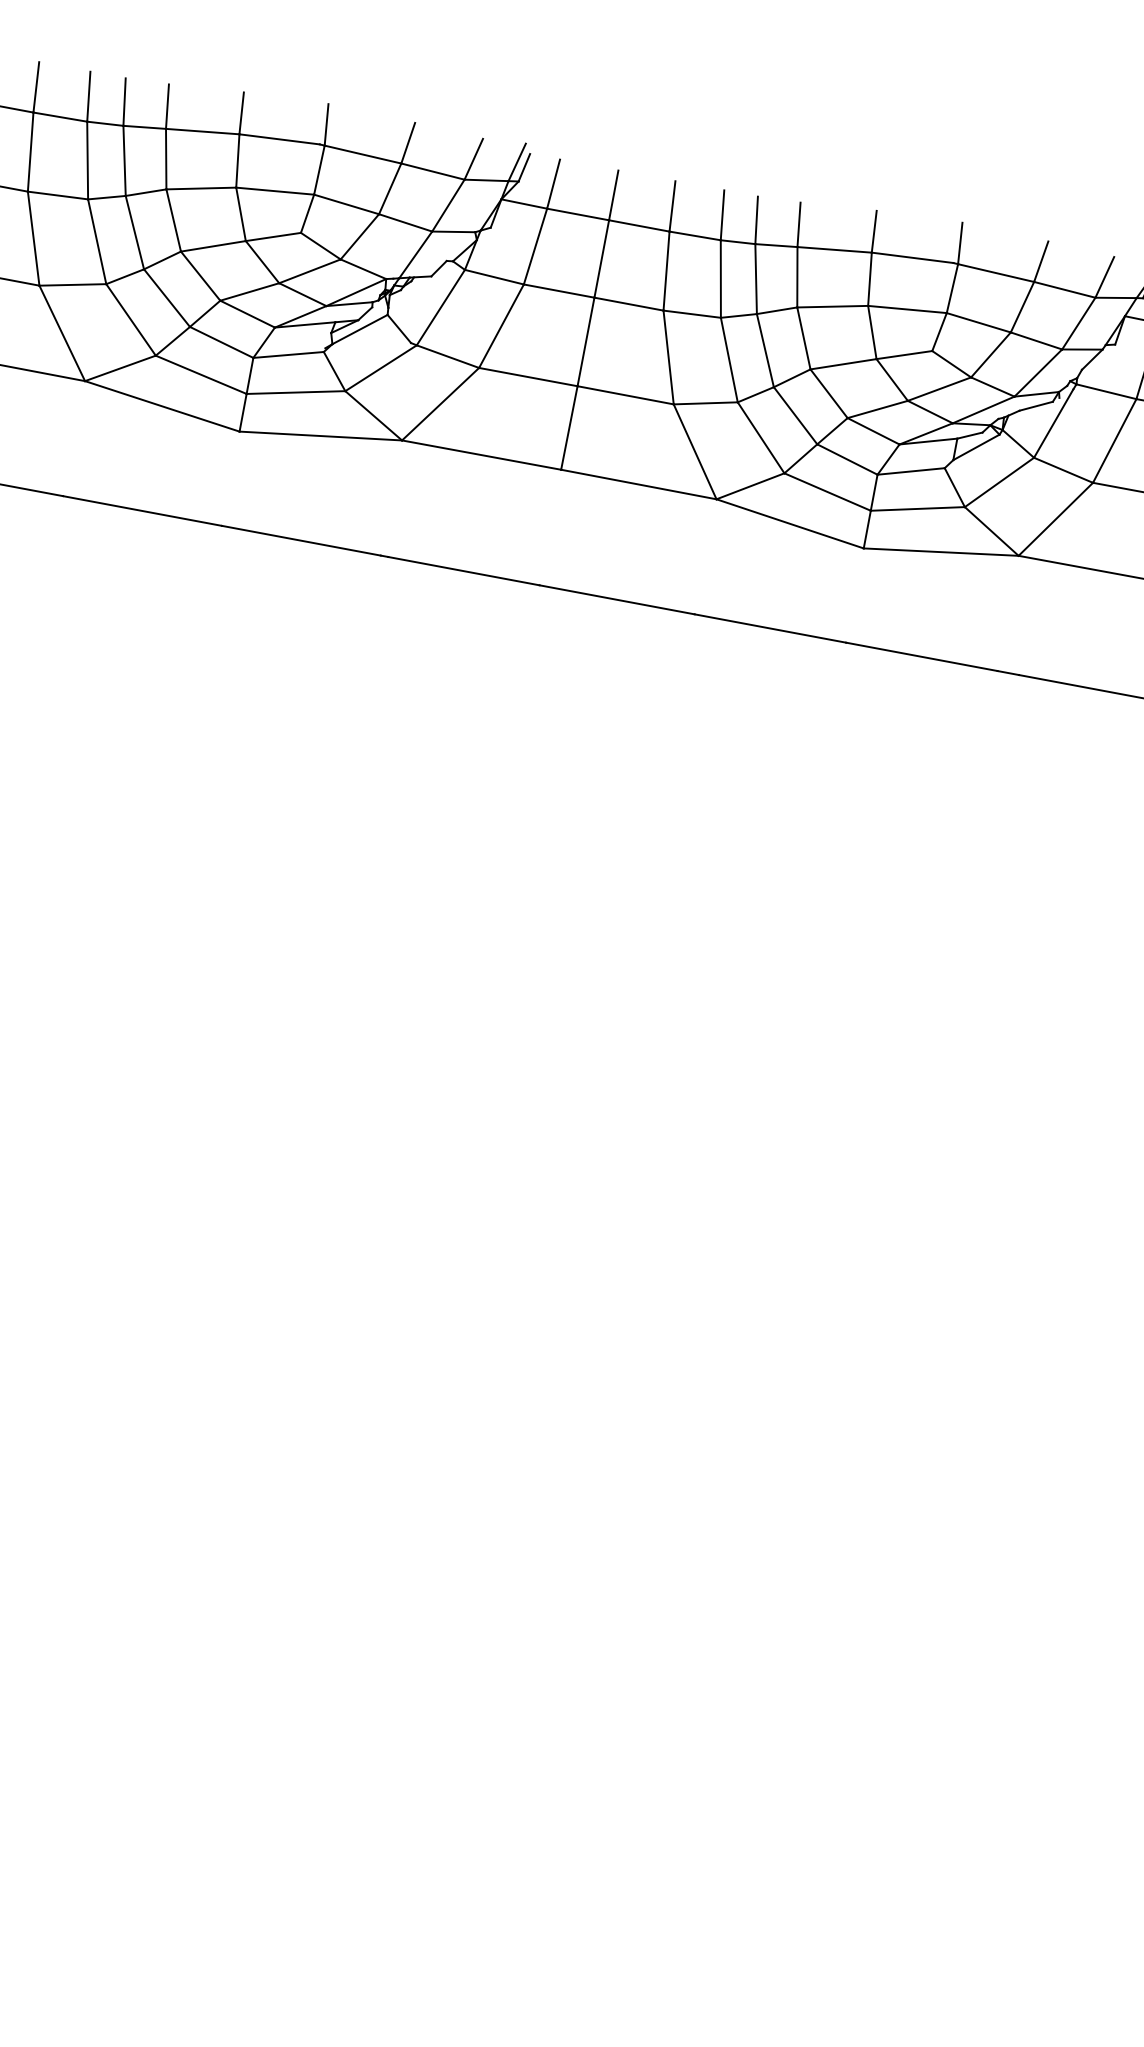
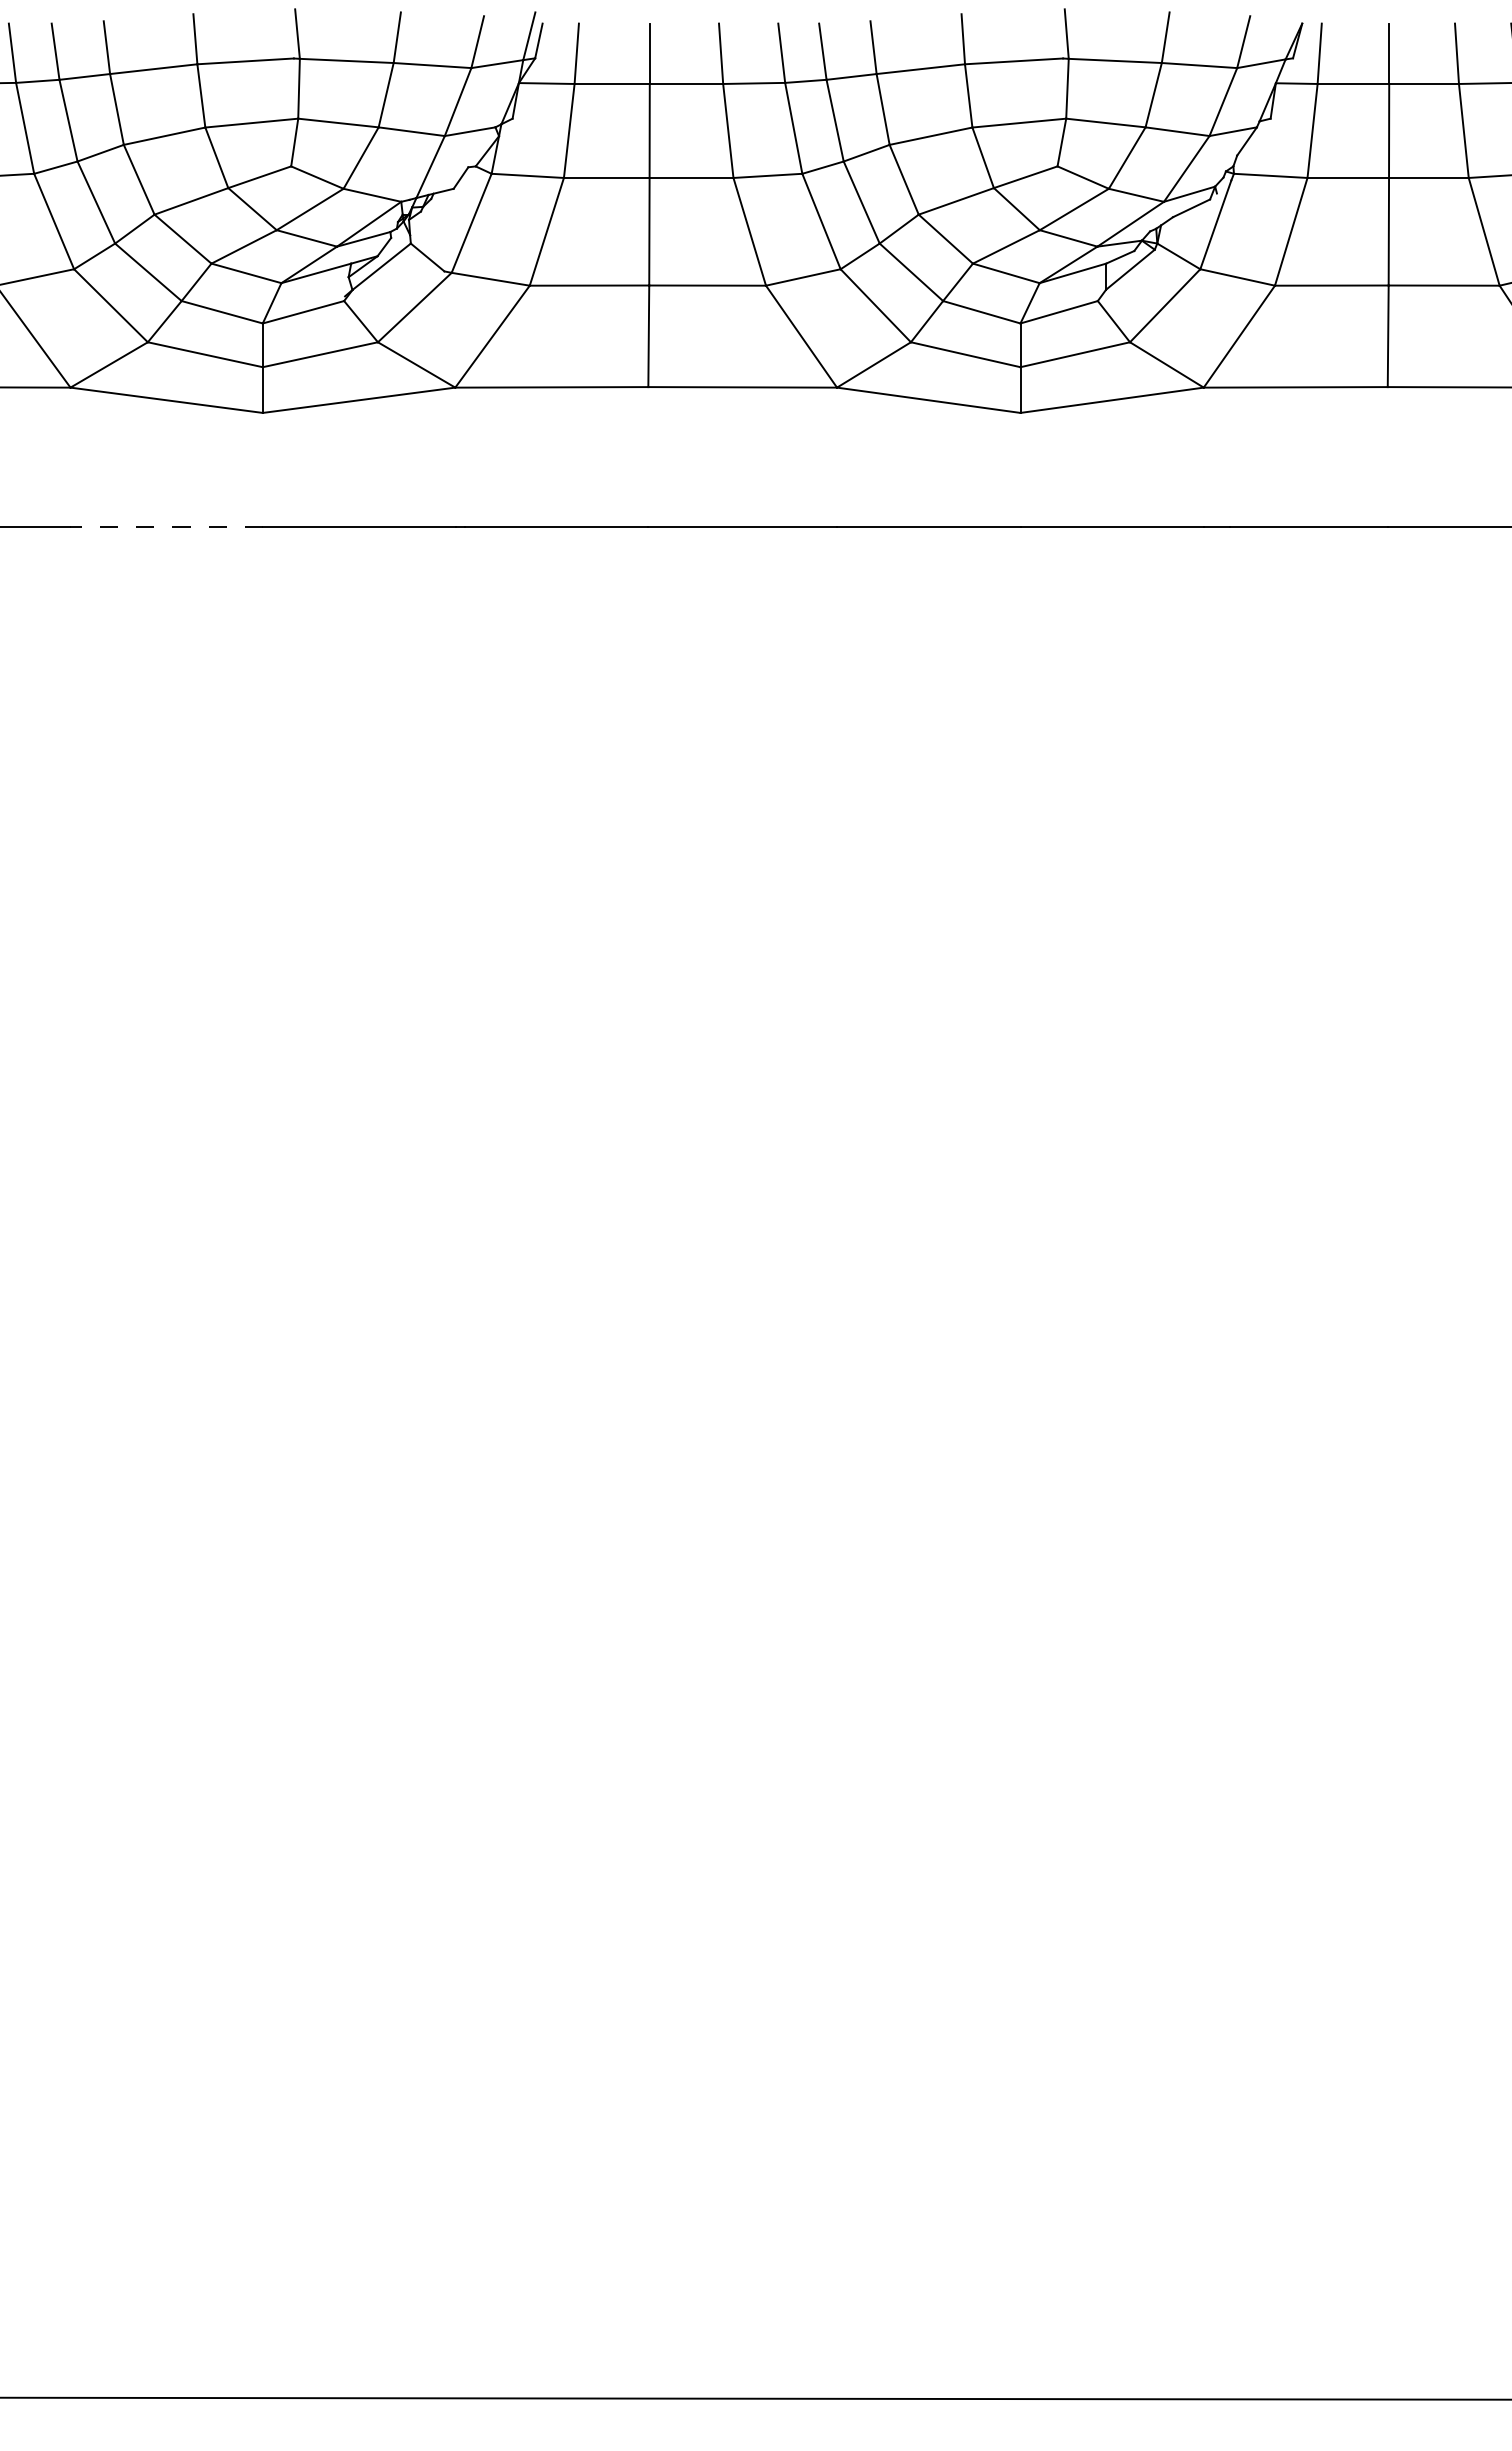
line: (141, 510) -> (165, 527), solid -> dashed

